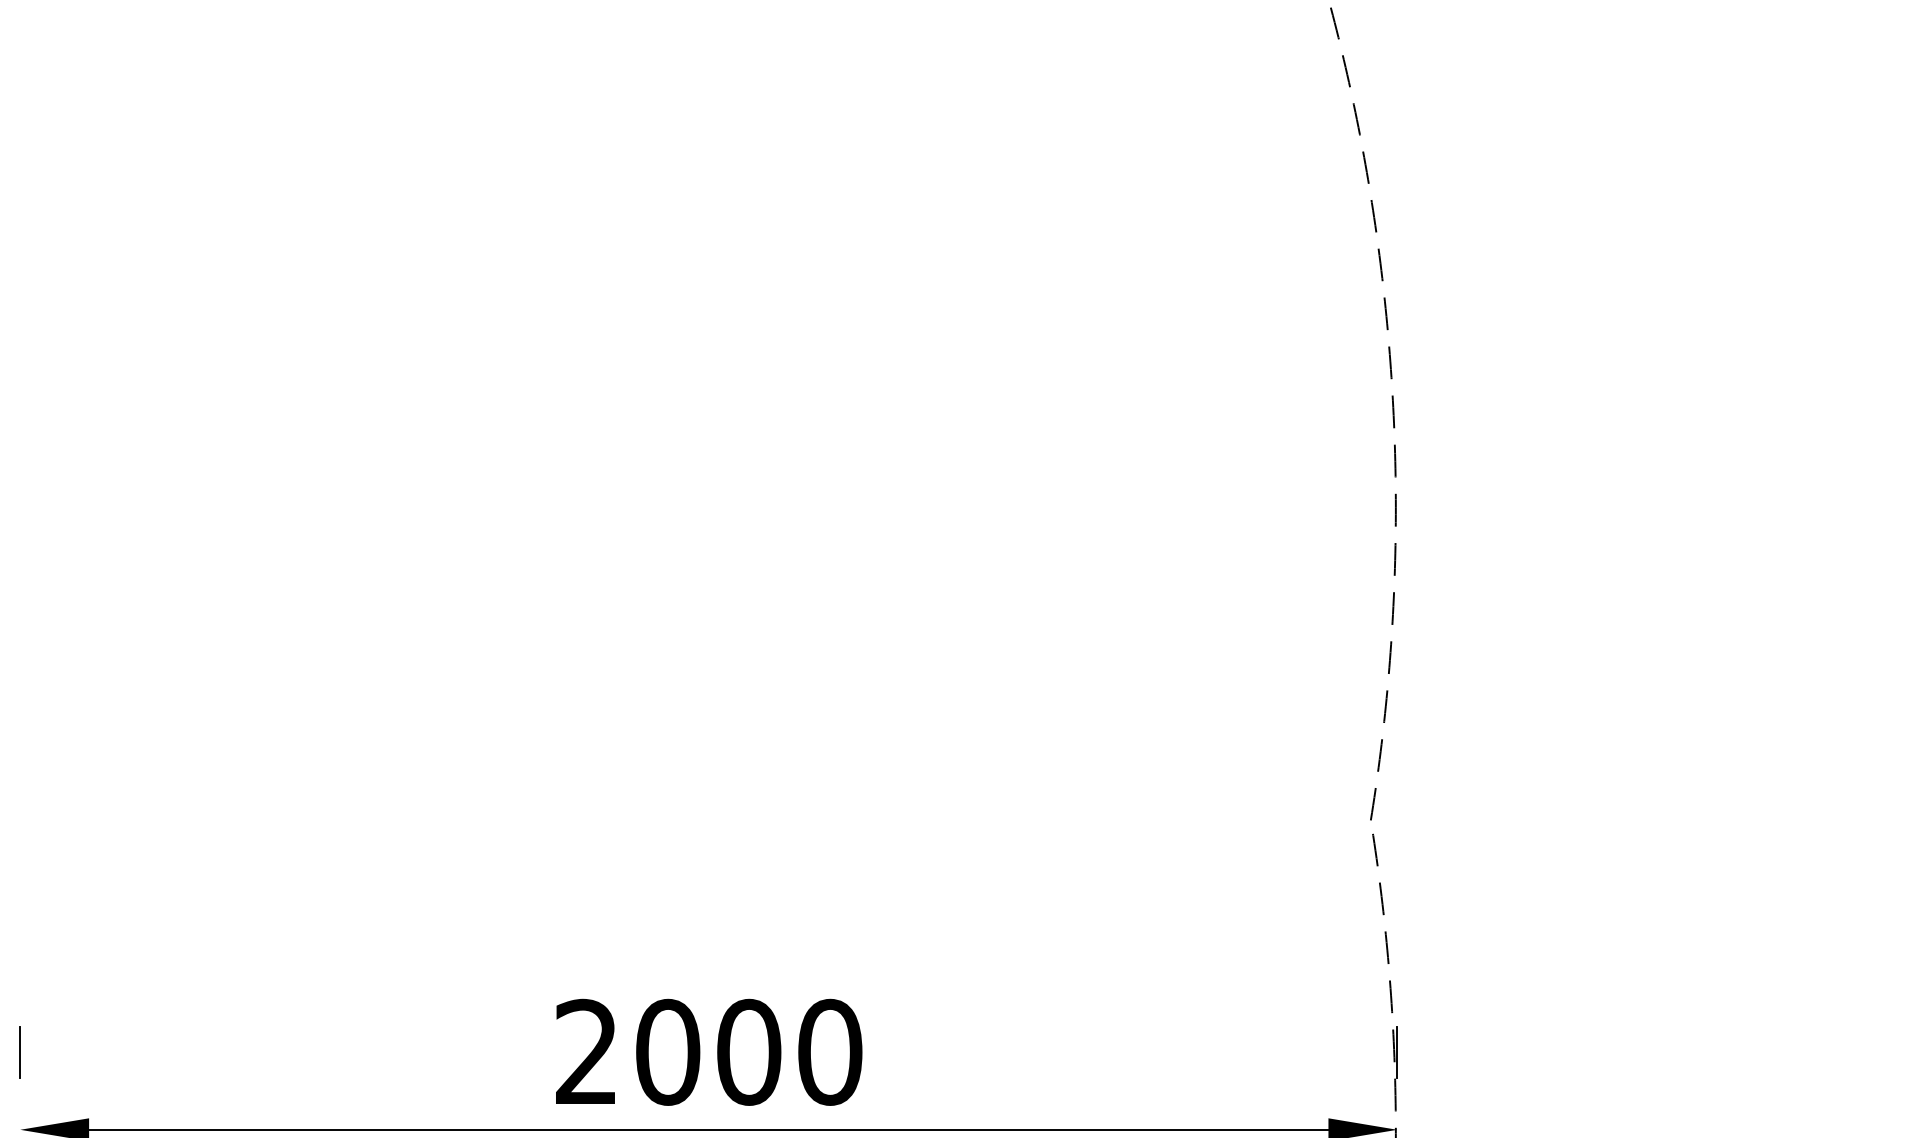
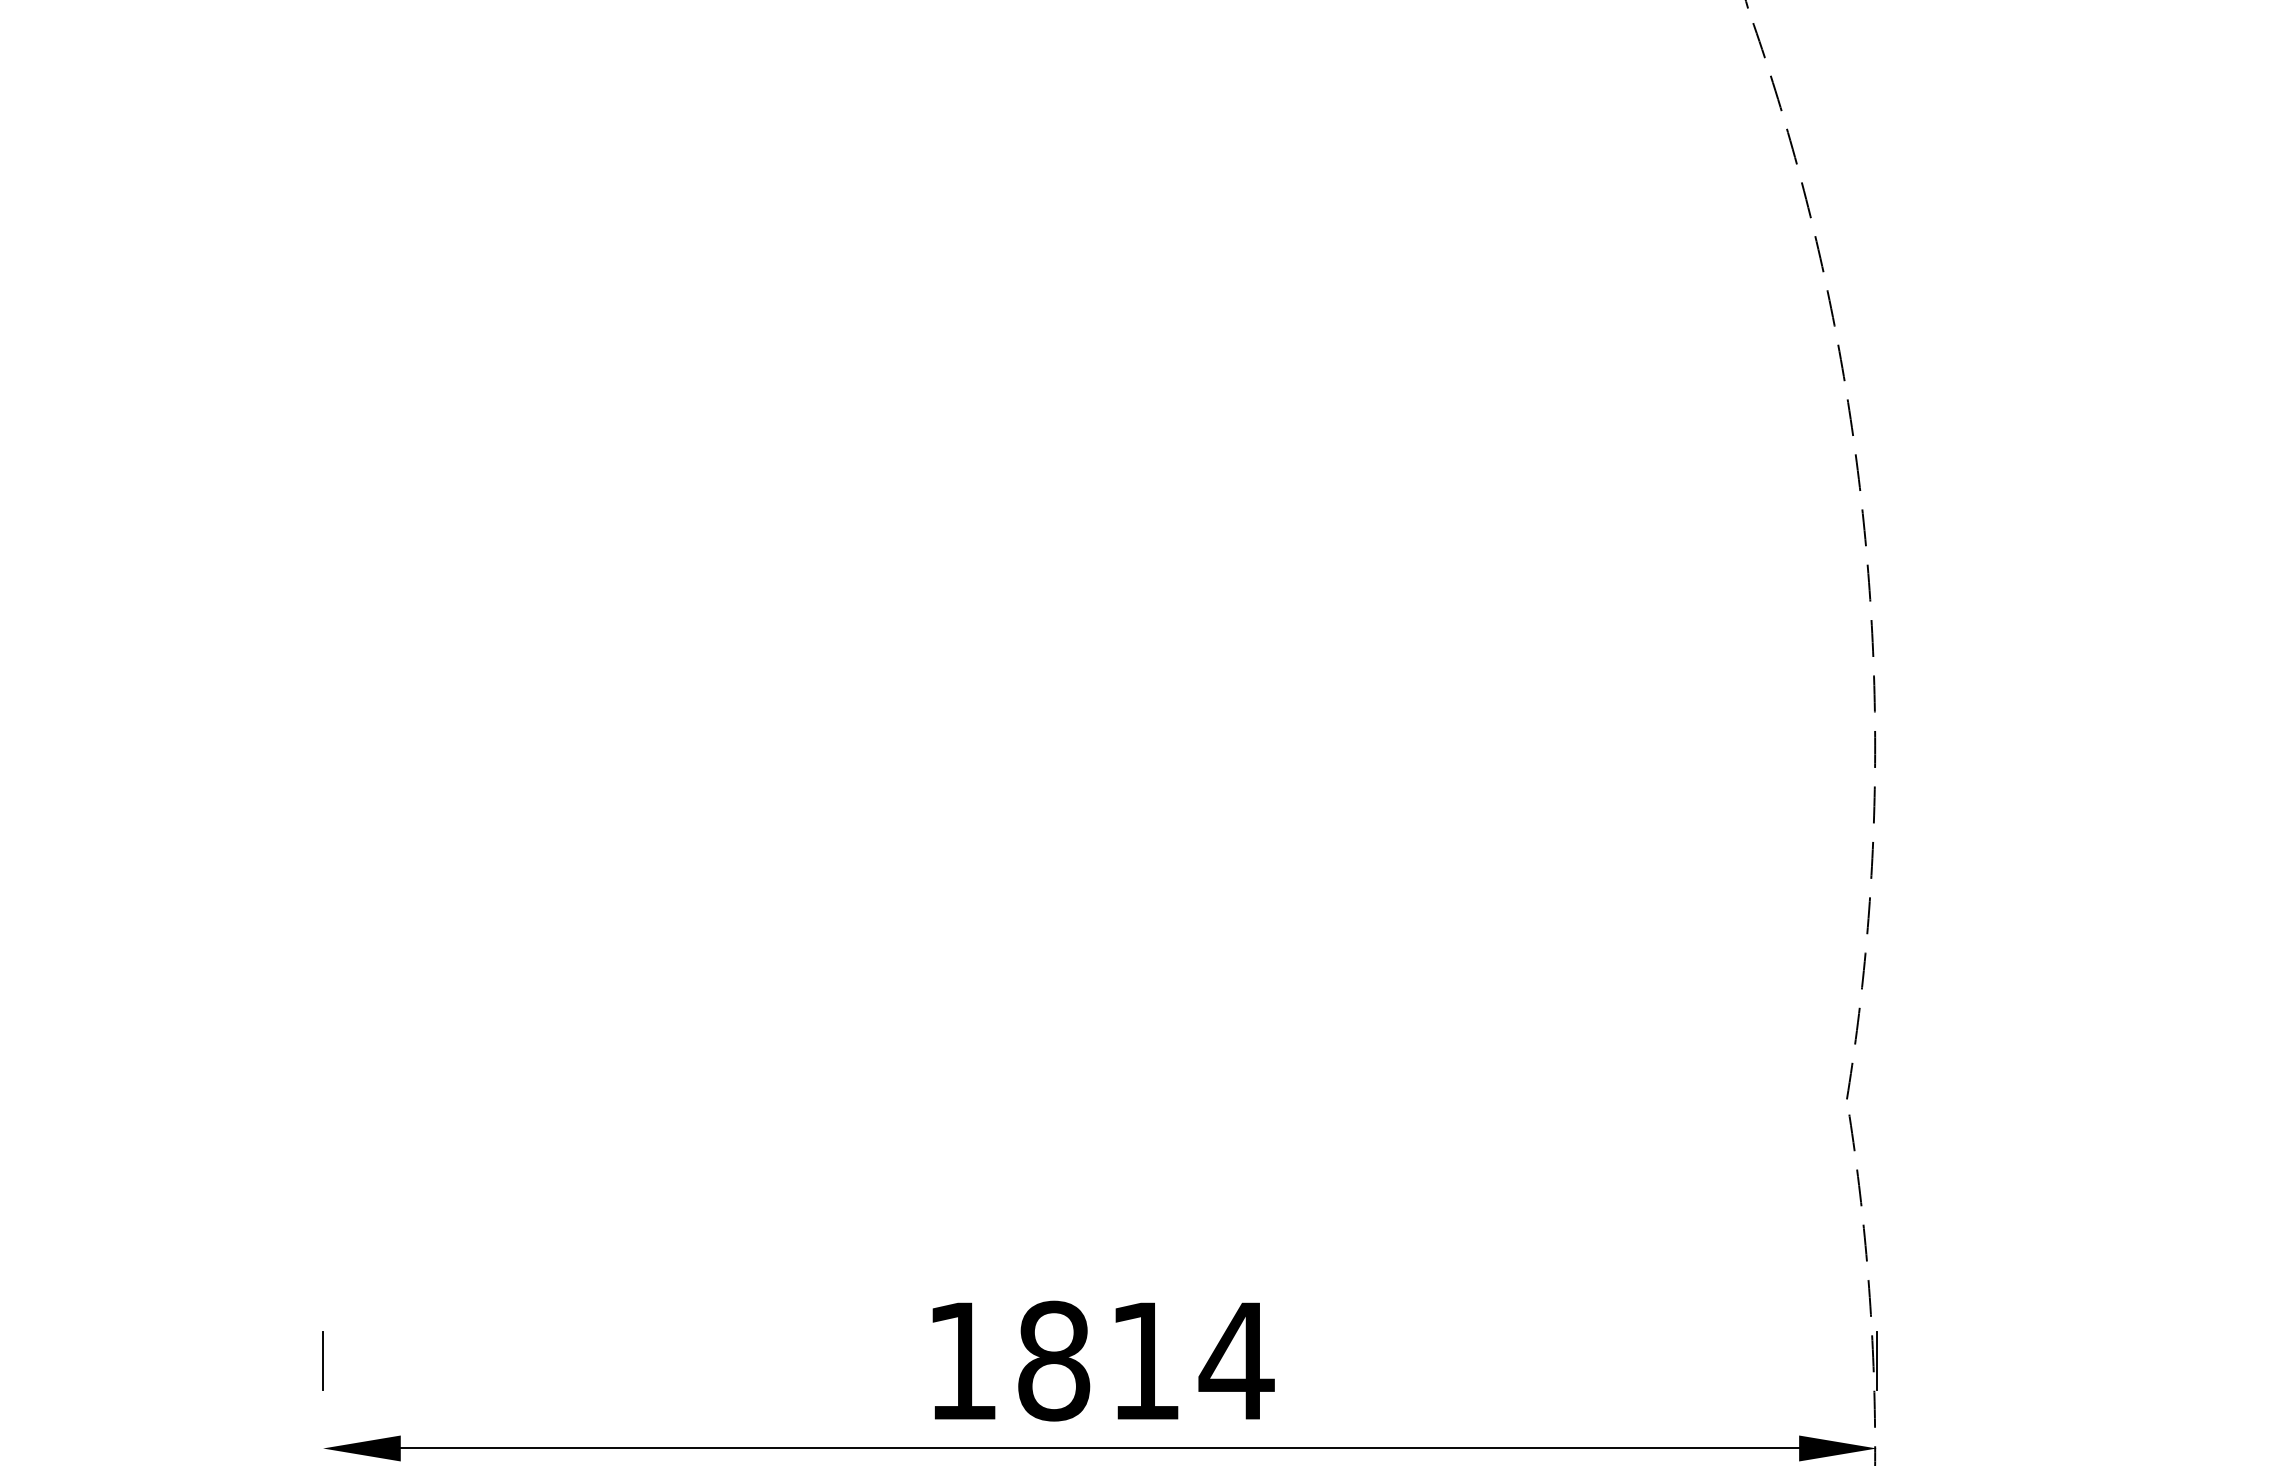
text: (709, 1051) -> (1100, 1360), 2000 -> 1814

